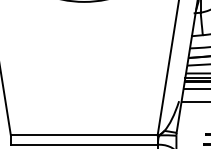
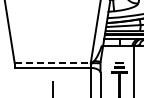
line: (85, 135) -> (53, 63), solid -> dashed

